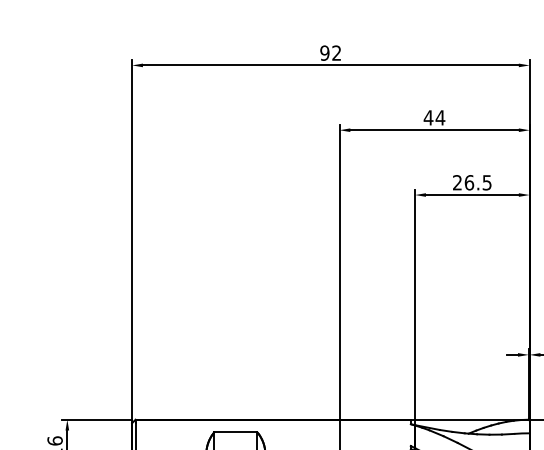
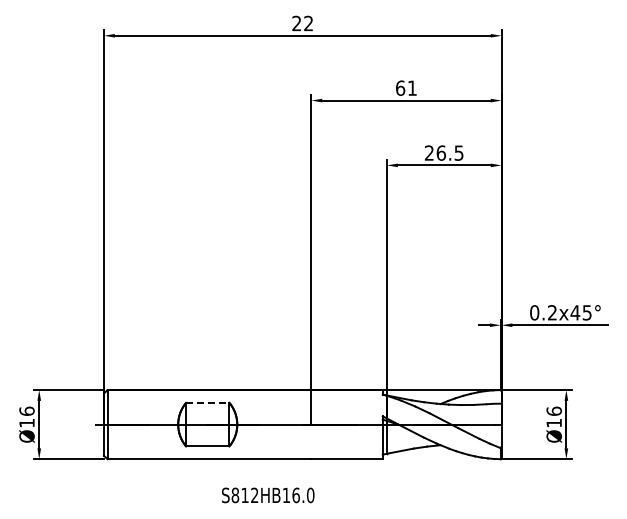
text: (324, 53) -> (296, 23), 92 -> 22
text: (434, 117) -> (406, 87), 44 -> 61
line: (235, 432) -> (207, 402), solid -> dashed

